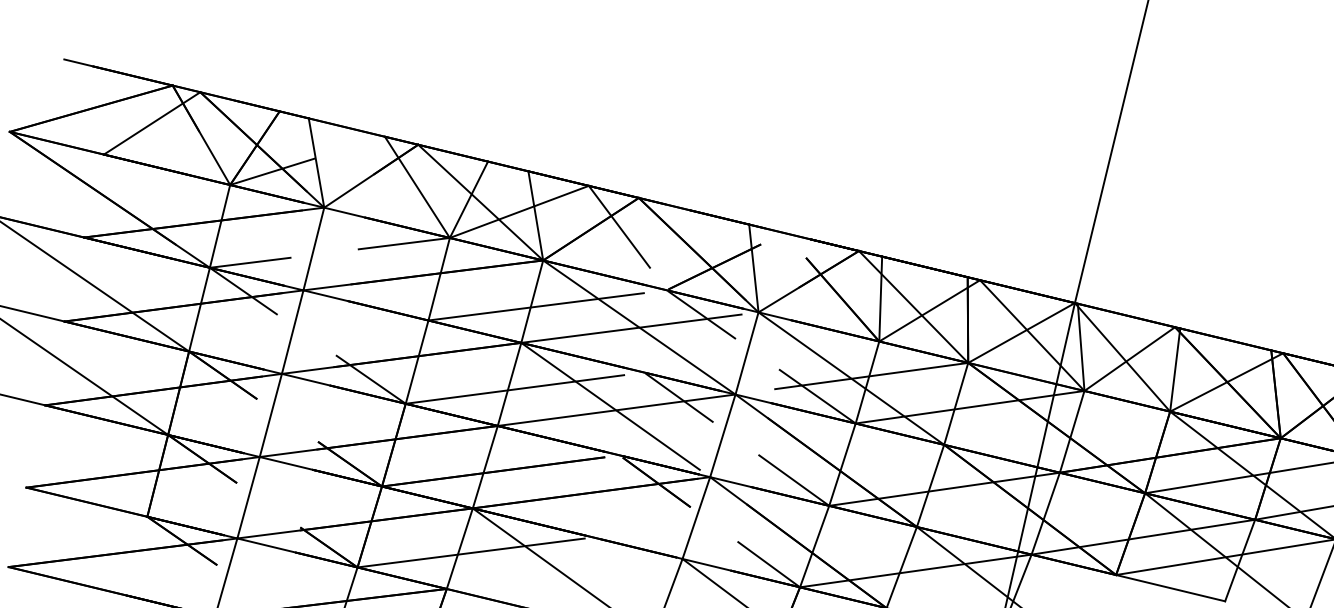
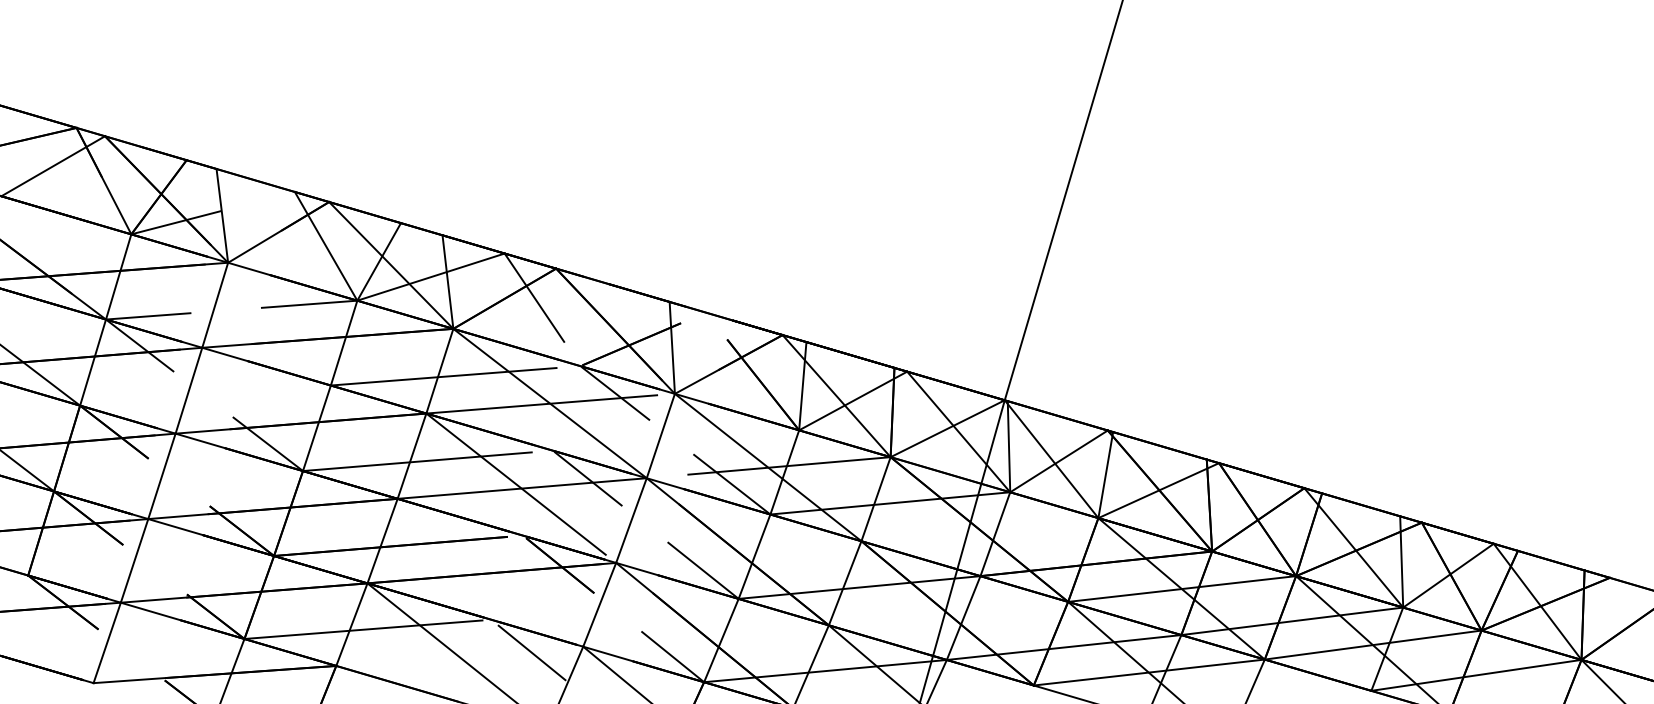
line: (633, 566) -> (531, 652), added

